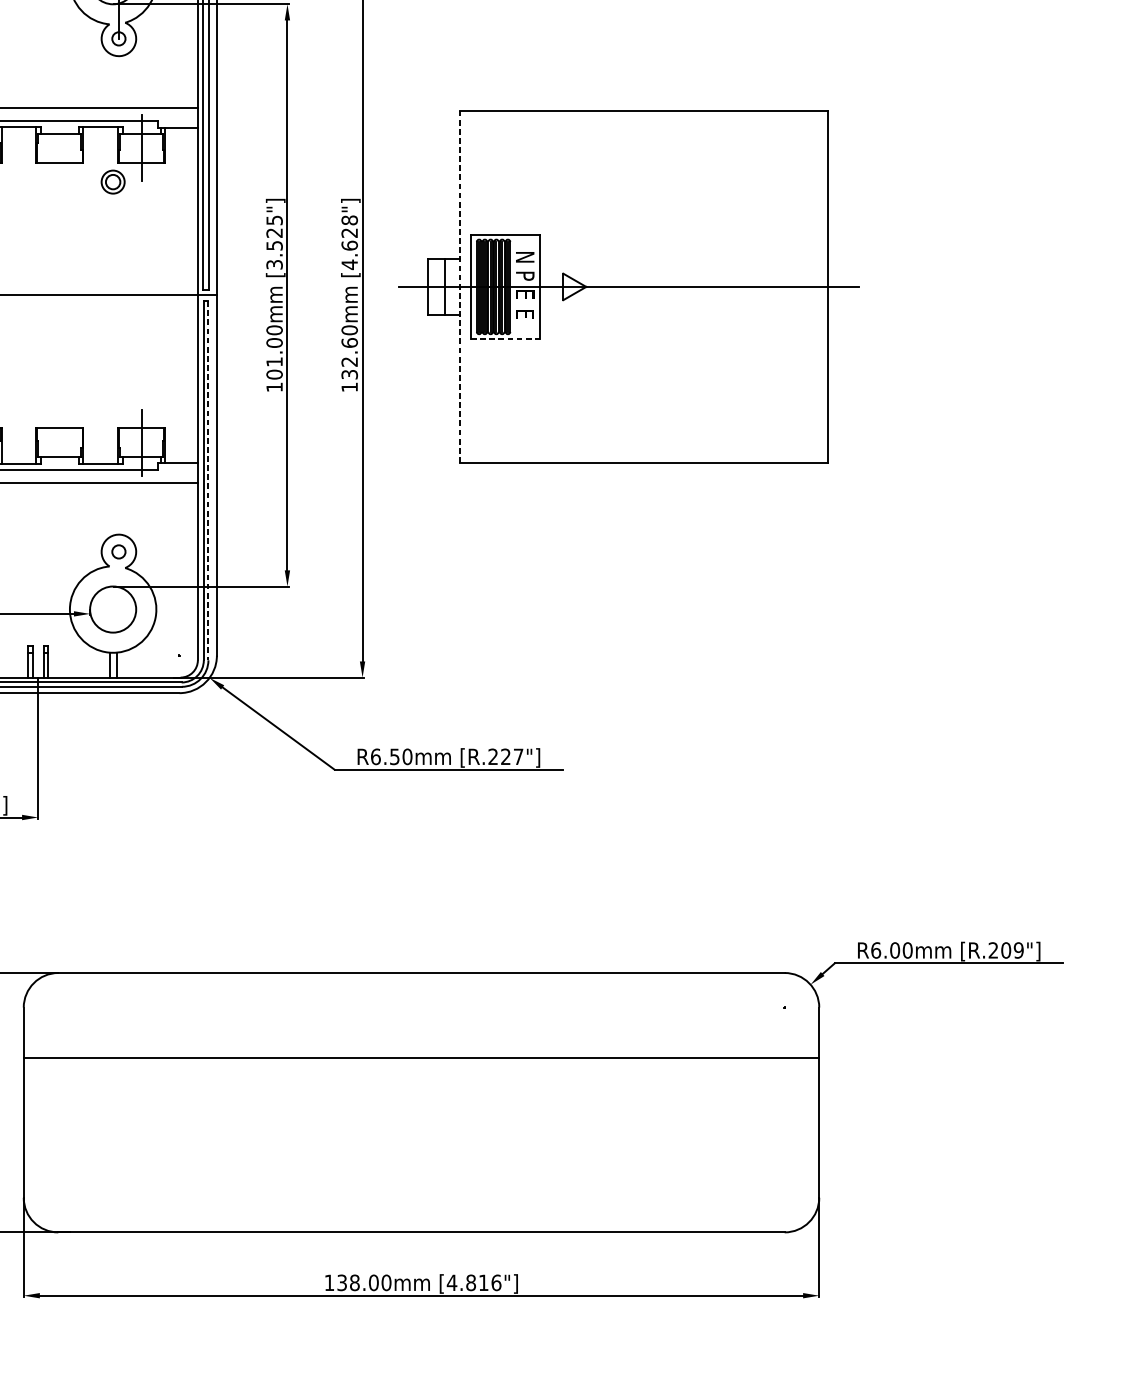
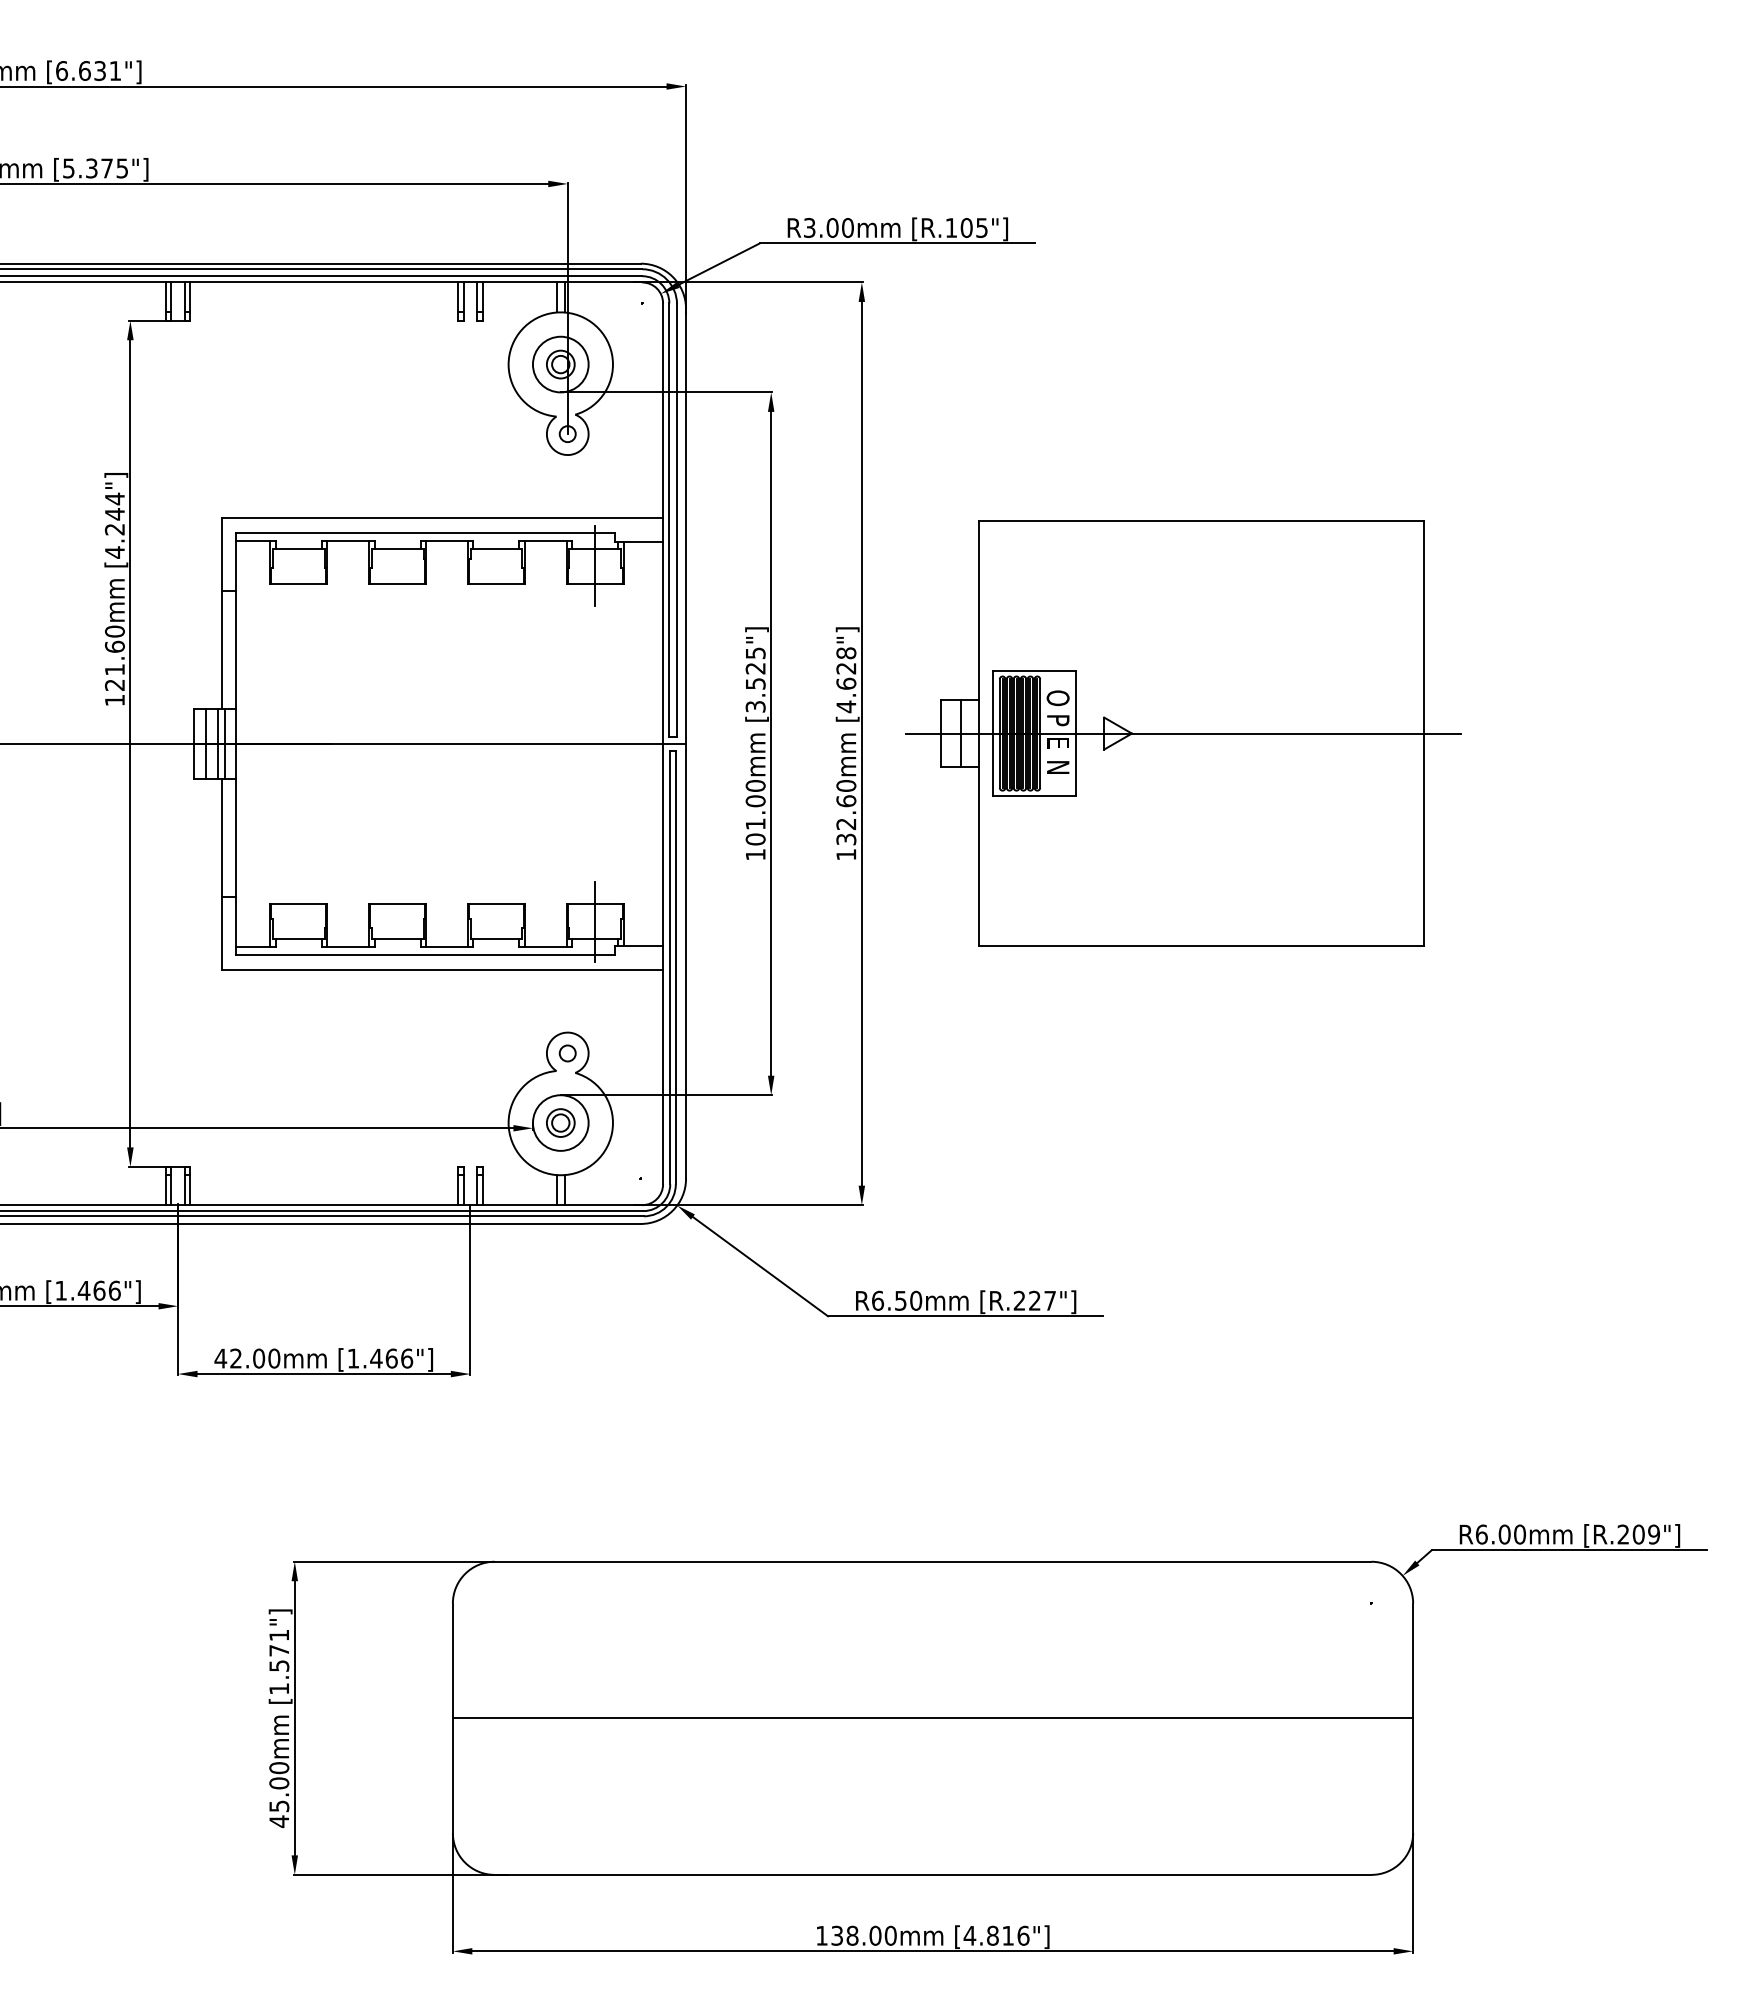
part: (112, 181) -> (560, 1122), moved
text: (524, 257) -> (1057, 698), N -> O
line: (459, 286) -> (978, 733), dashed -> solid
text: (525, 315) -> (1058, 767), E -> N
line: (505, 339) -> (1034, 796), dashed -> solid
line: (208, 480) -> (675, 967), dashed -> solid
line: (421, 1058) -> (932, 1718), moved

